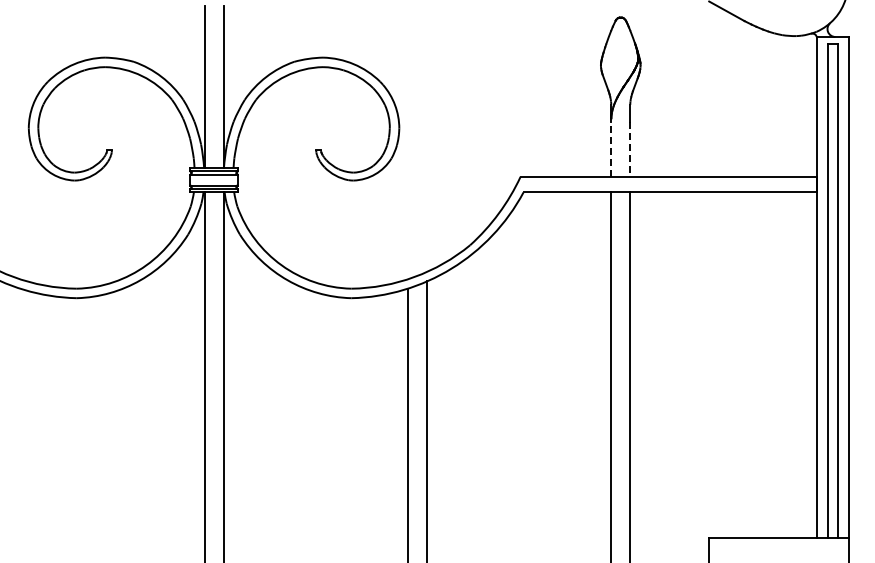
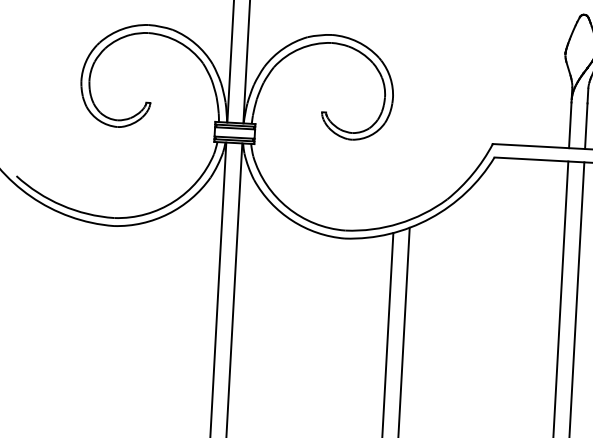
line: (611, 148) -> (570, 124), dashed -> solid
line: (630, 149) -> (586, 126), dashed -> solid

